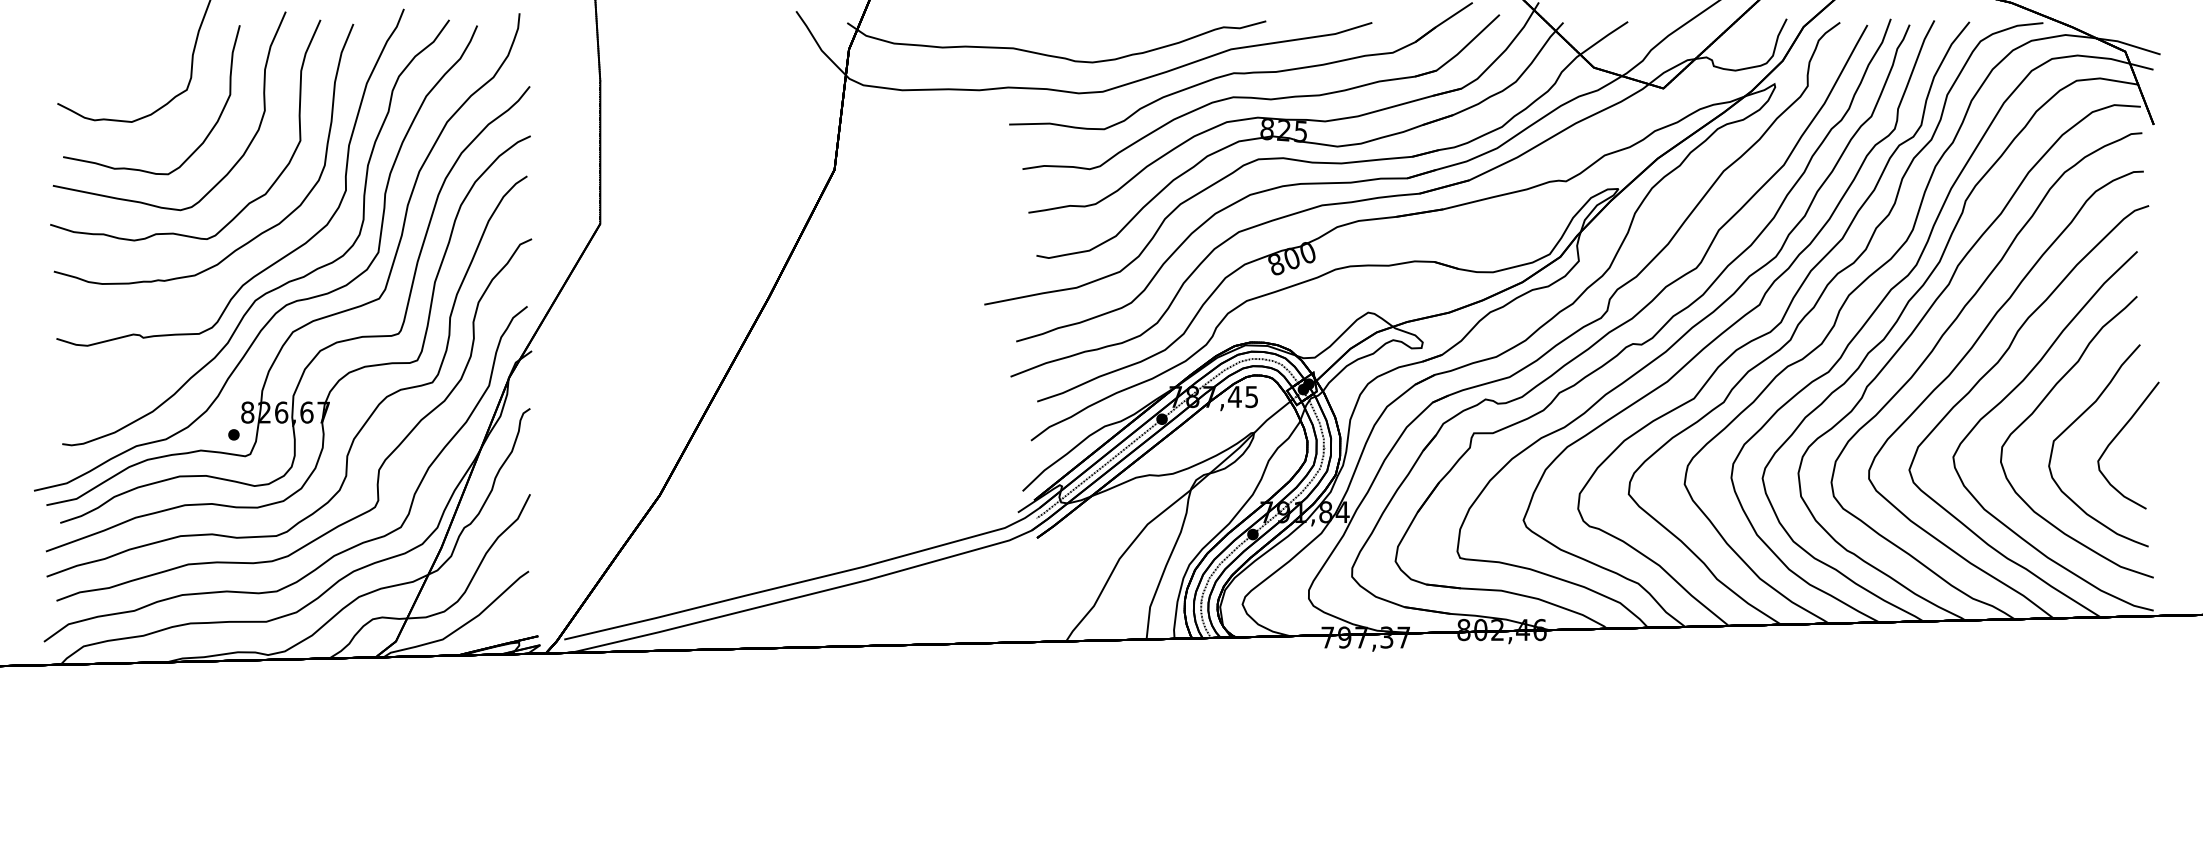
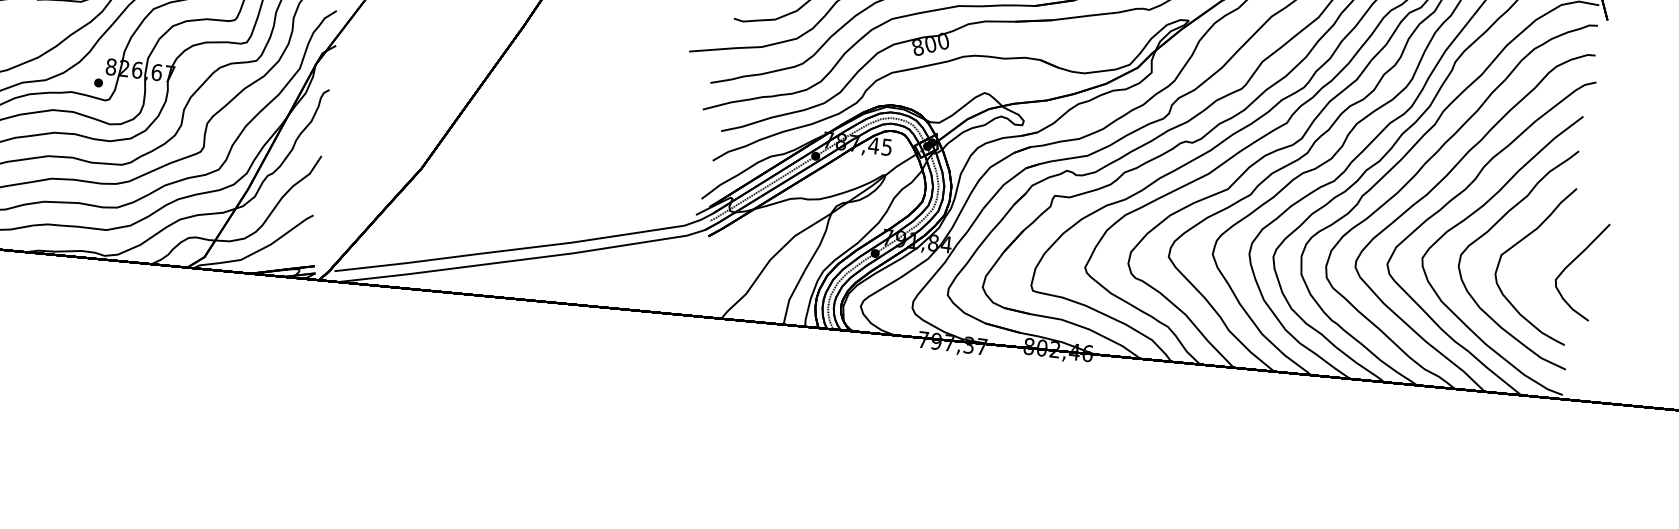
curve: (2118, 435) -> (1573, 261), moved

